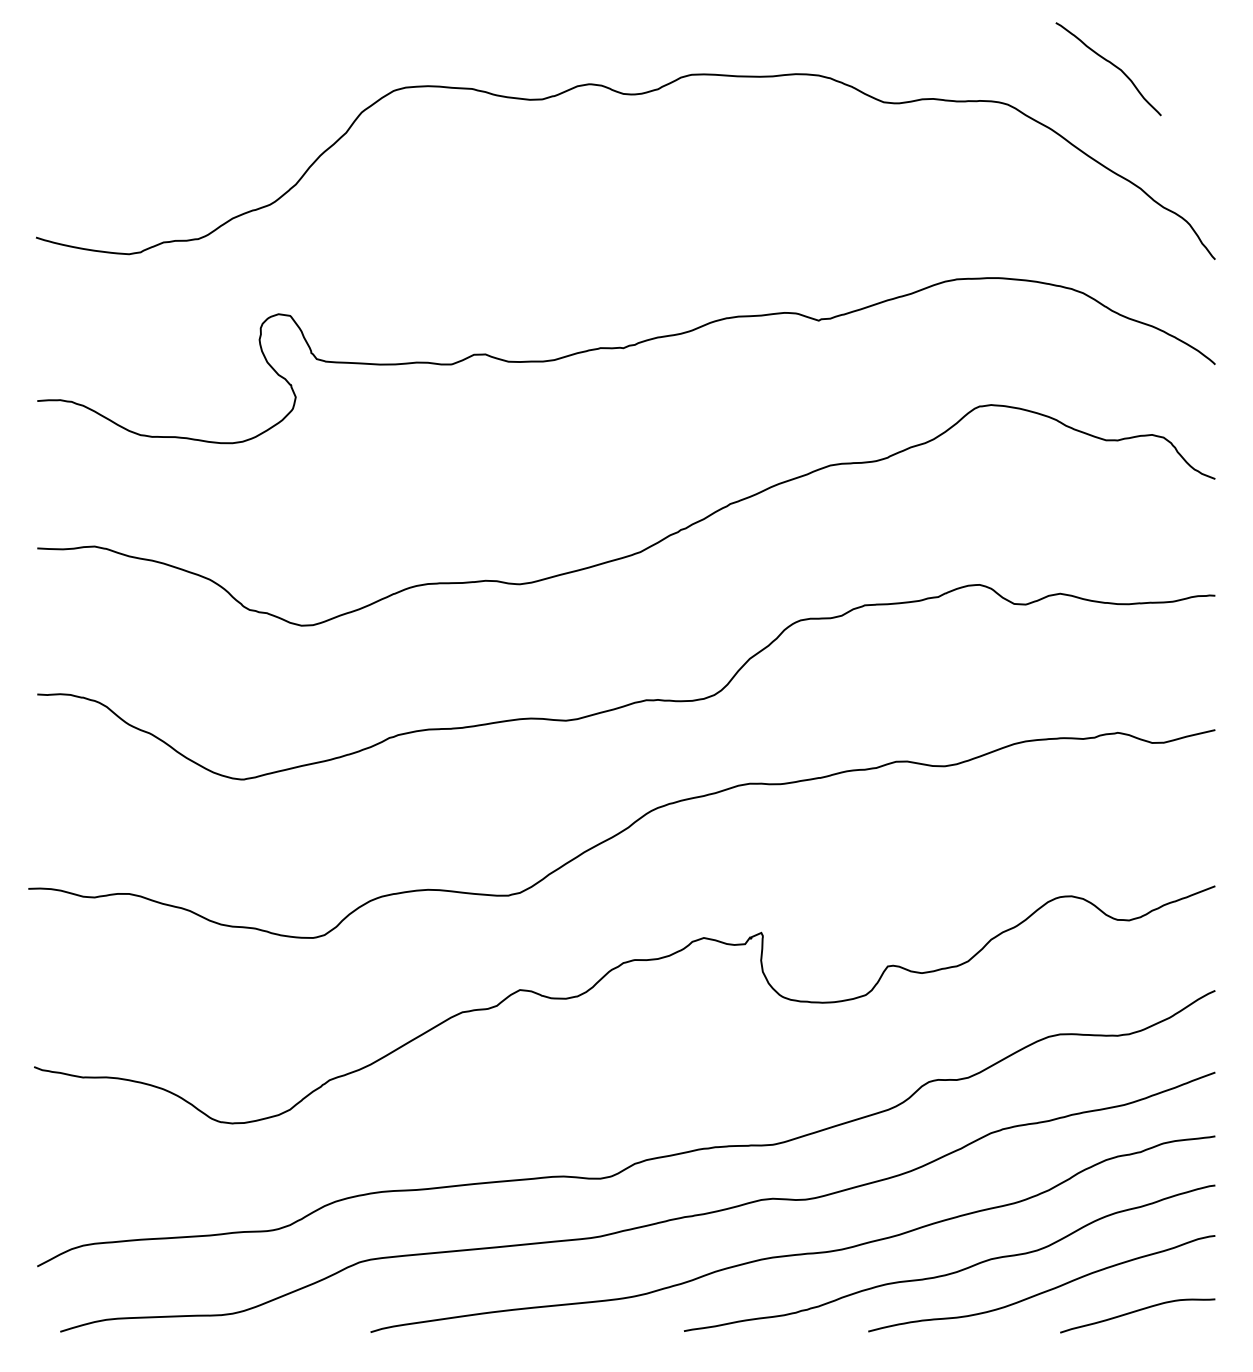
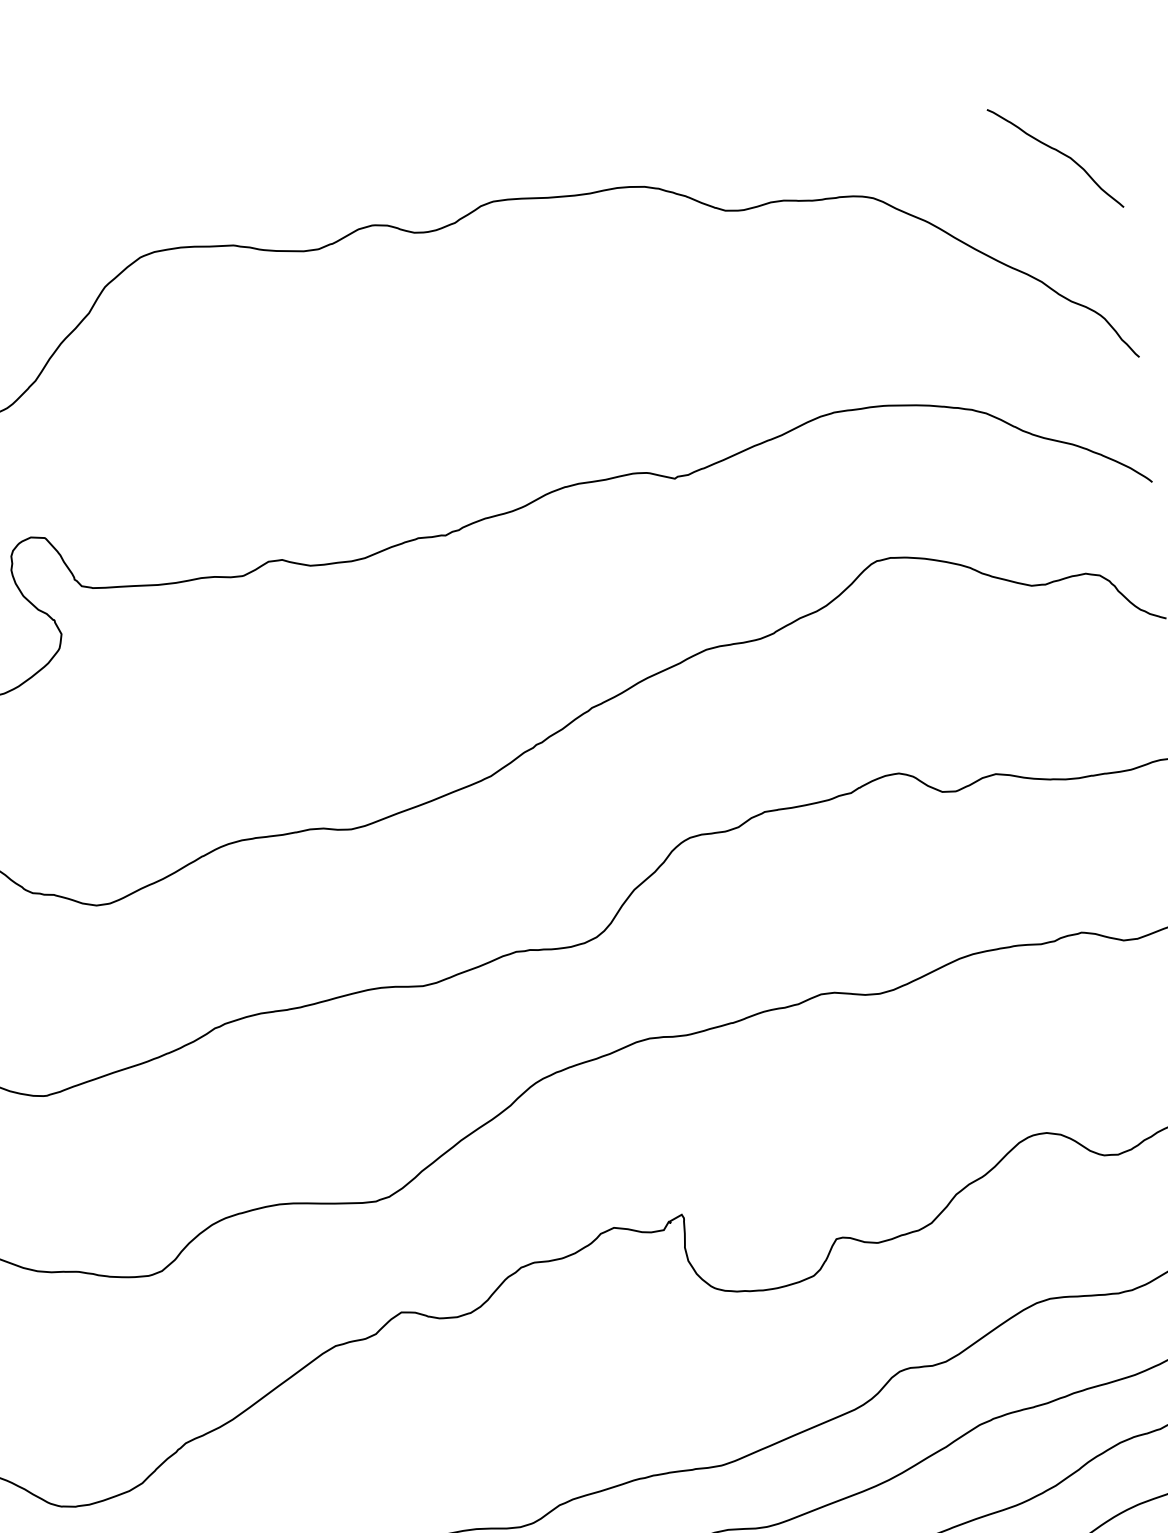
curve: (1112, 65) -> (1059, 153), moved

